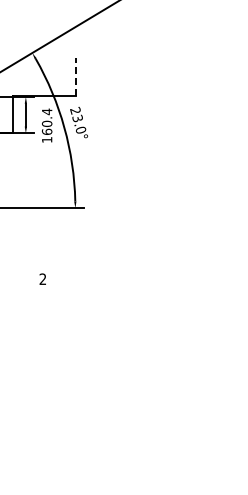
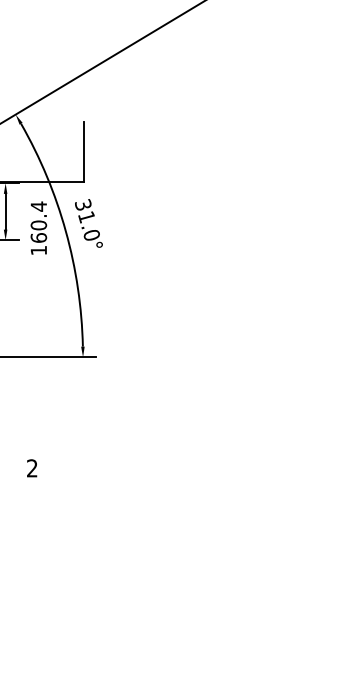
line: (76, 76) -> (84, 151), dashed -> solid
text: (76, 114) -> (84, 210), 23.0° -> 31.0°

